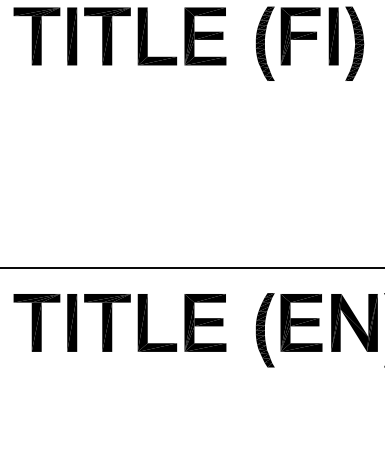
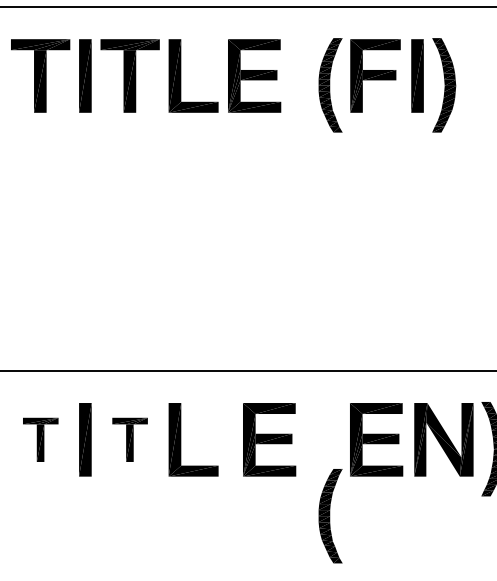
part: (36, 322) -> (40, 439), size x0.6
part: (106, 322) -> (129, 439), size x0.6
part: (205, 322) -> (269, 439), moved
part: (265, 330) -> (330, 516), moved

